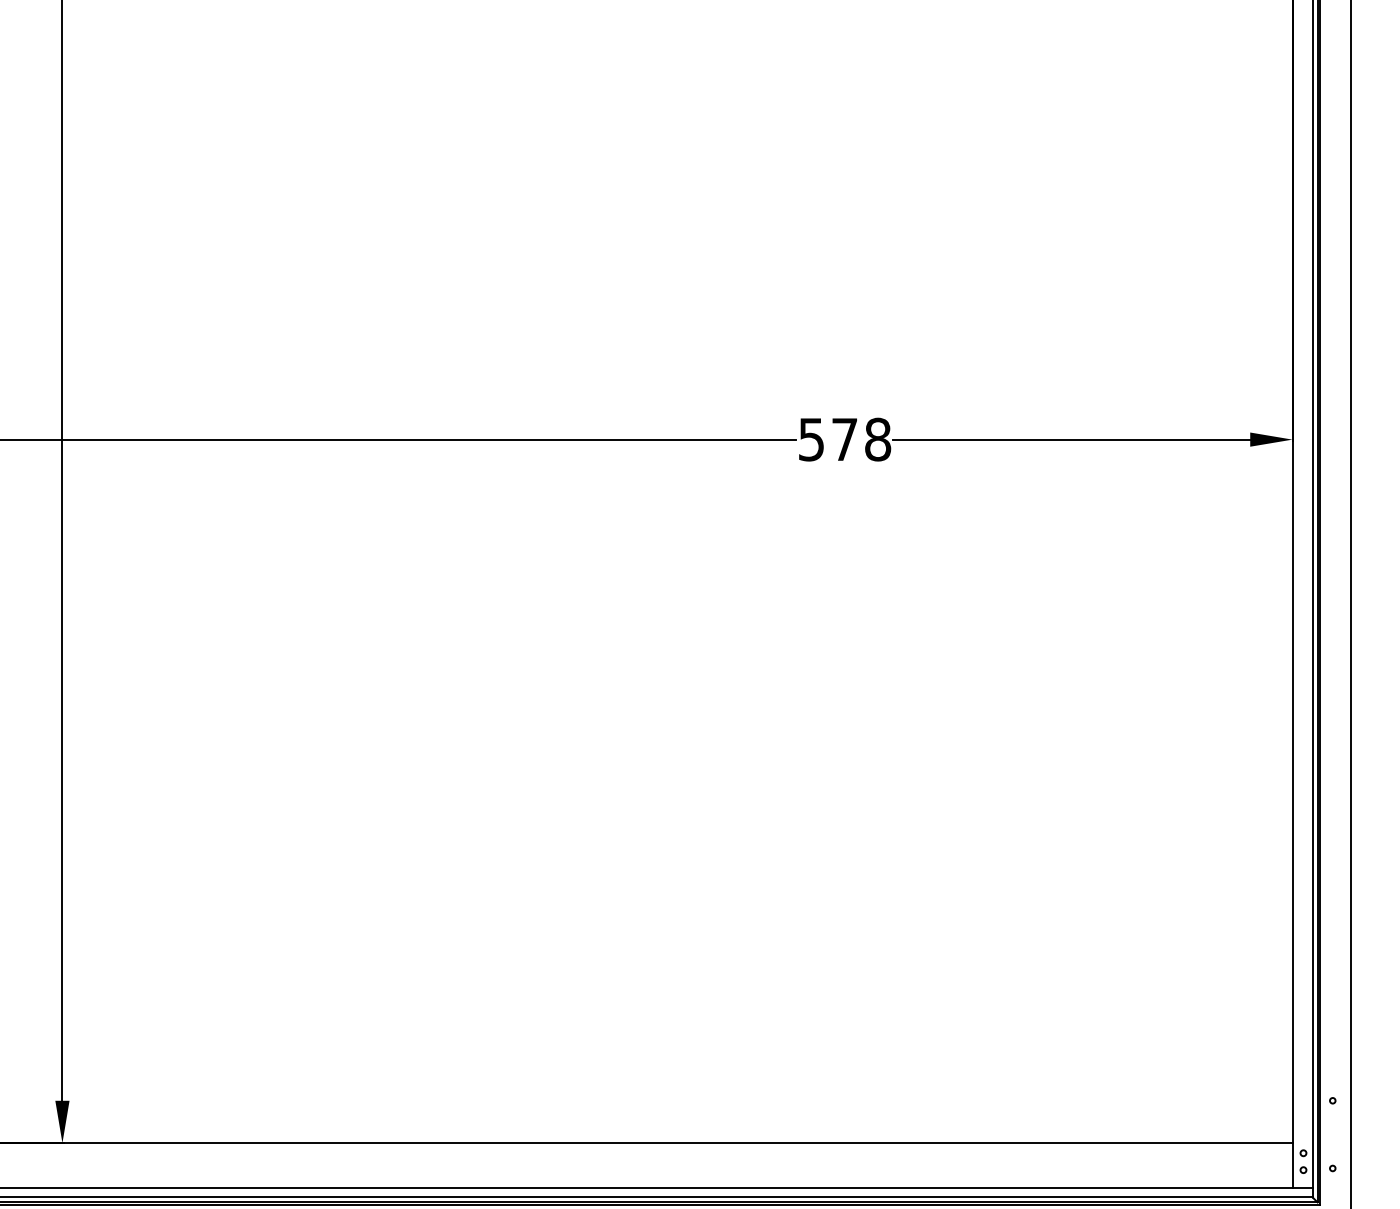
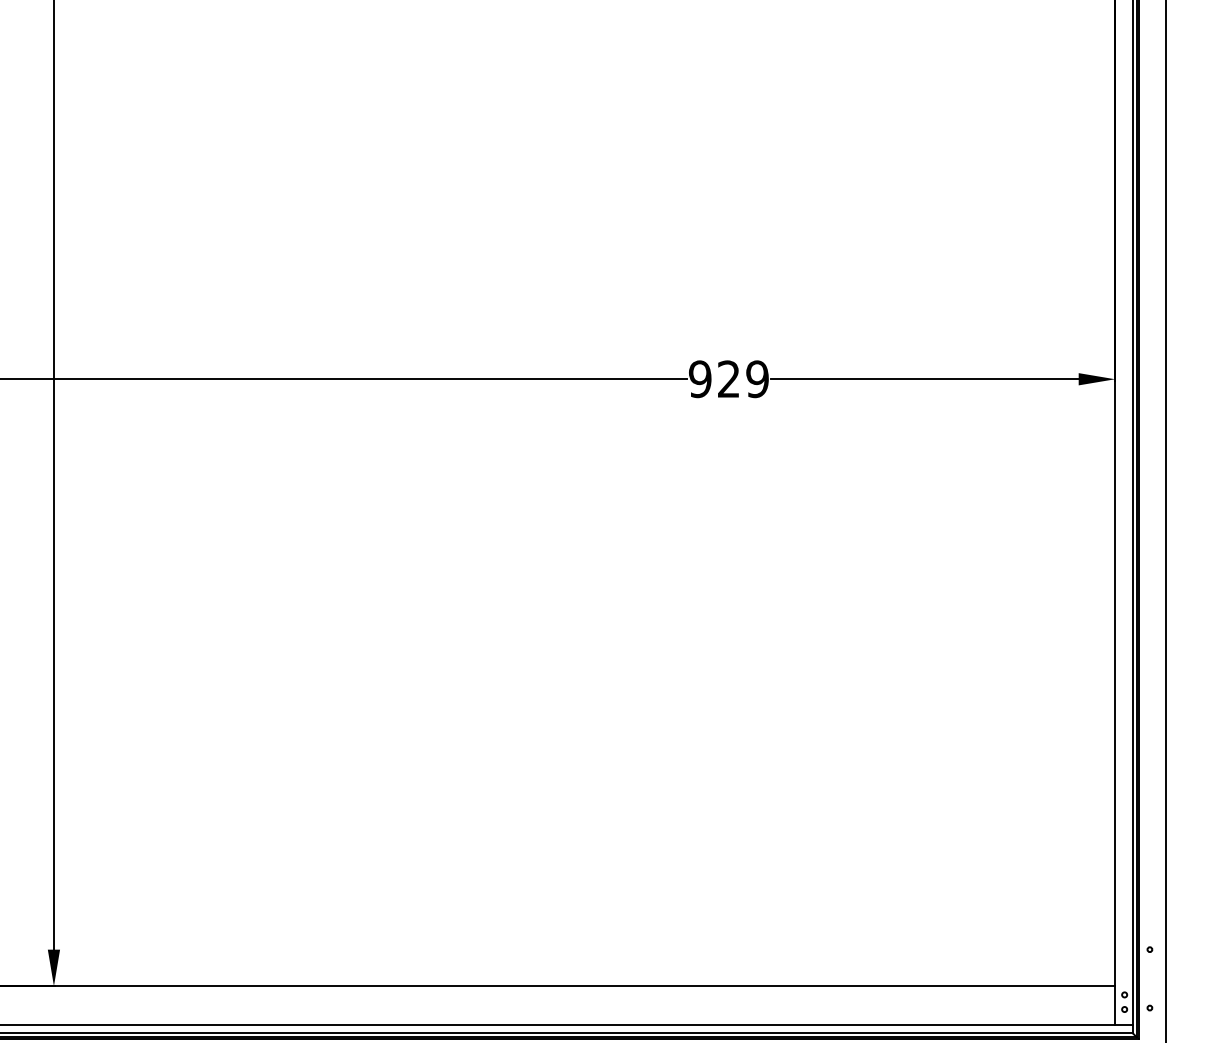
text: (844, 439) -> (728, 379), 578 -> 929

